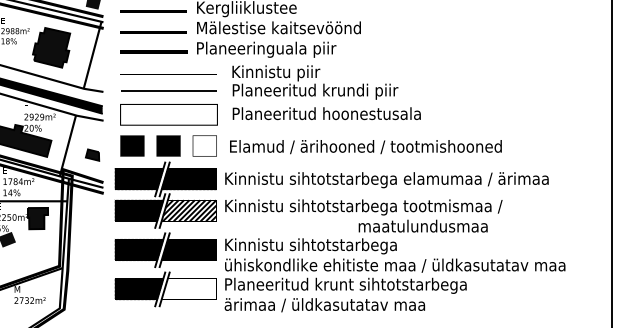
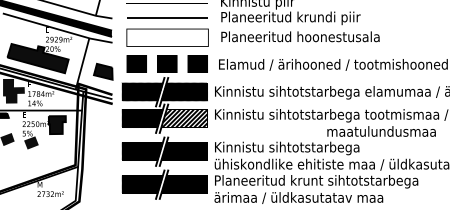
fill: (204, 145) -> (197, 63), added
part: (92, 154) -> (103, 71), size x1.67
fill: (188, 288) -> (184, 183), added

